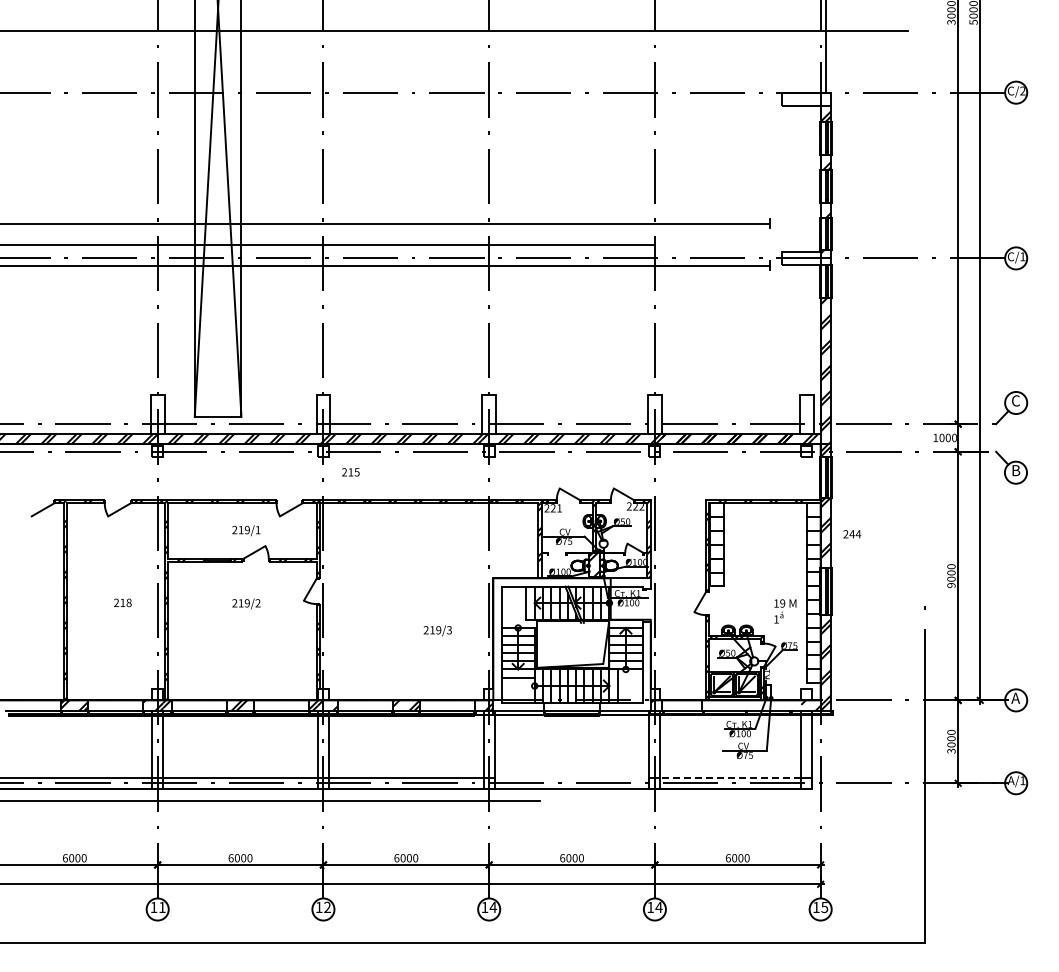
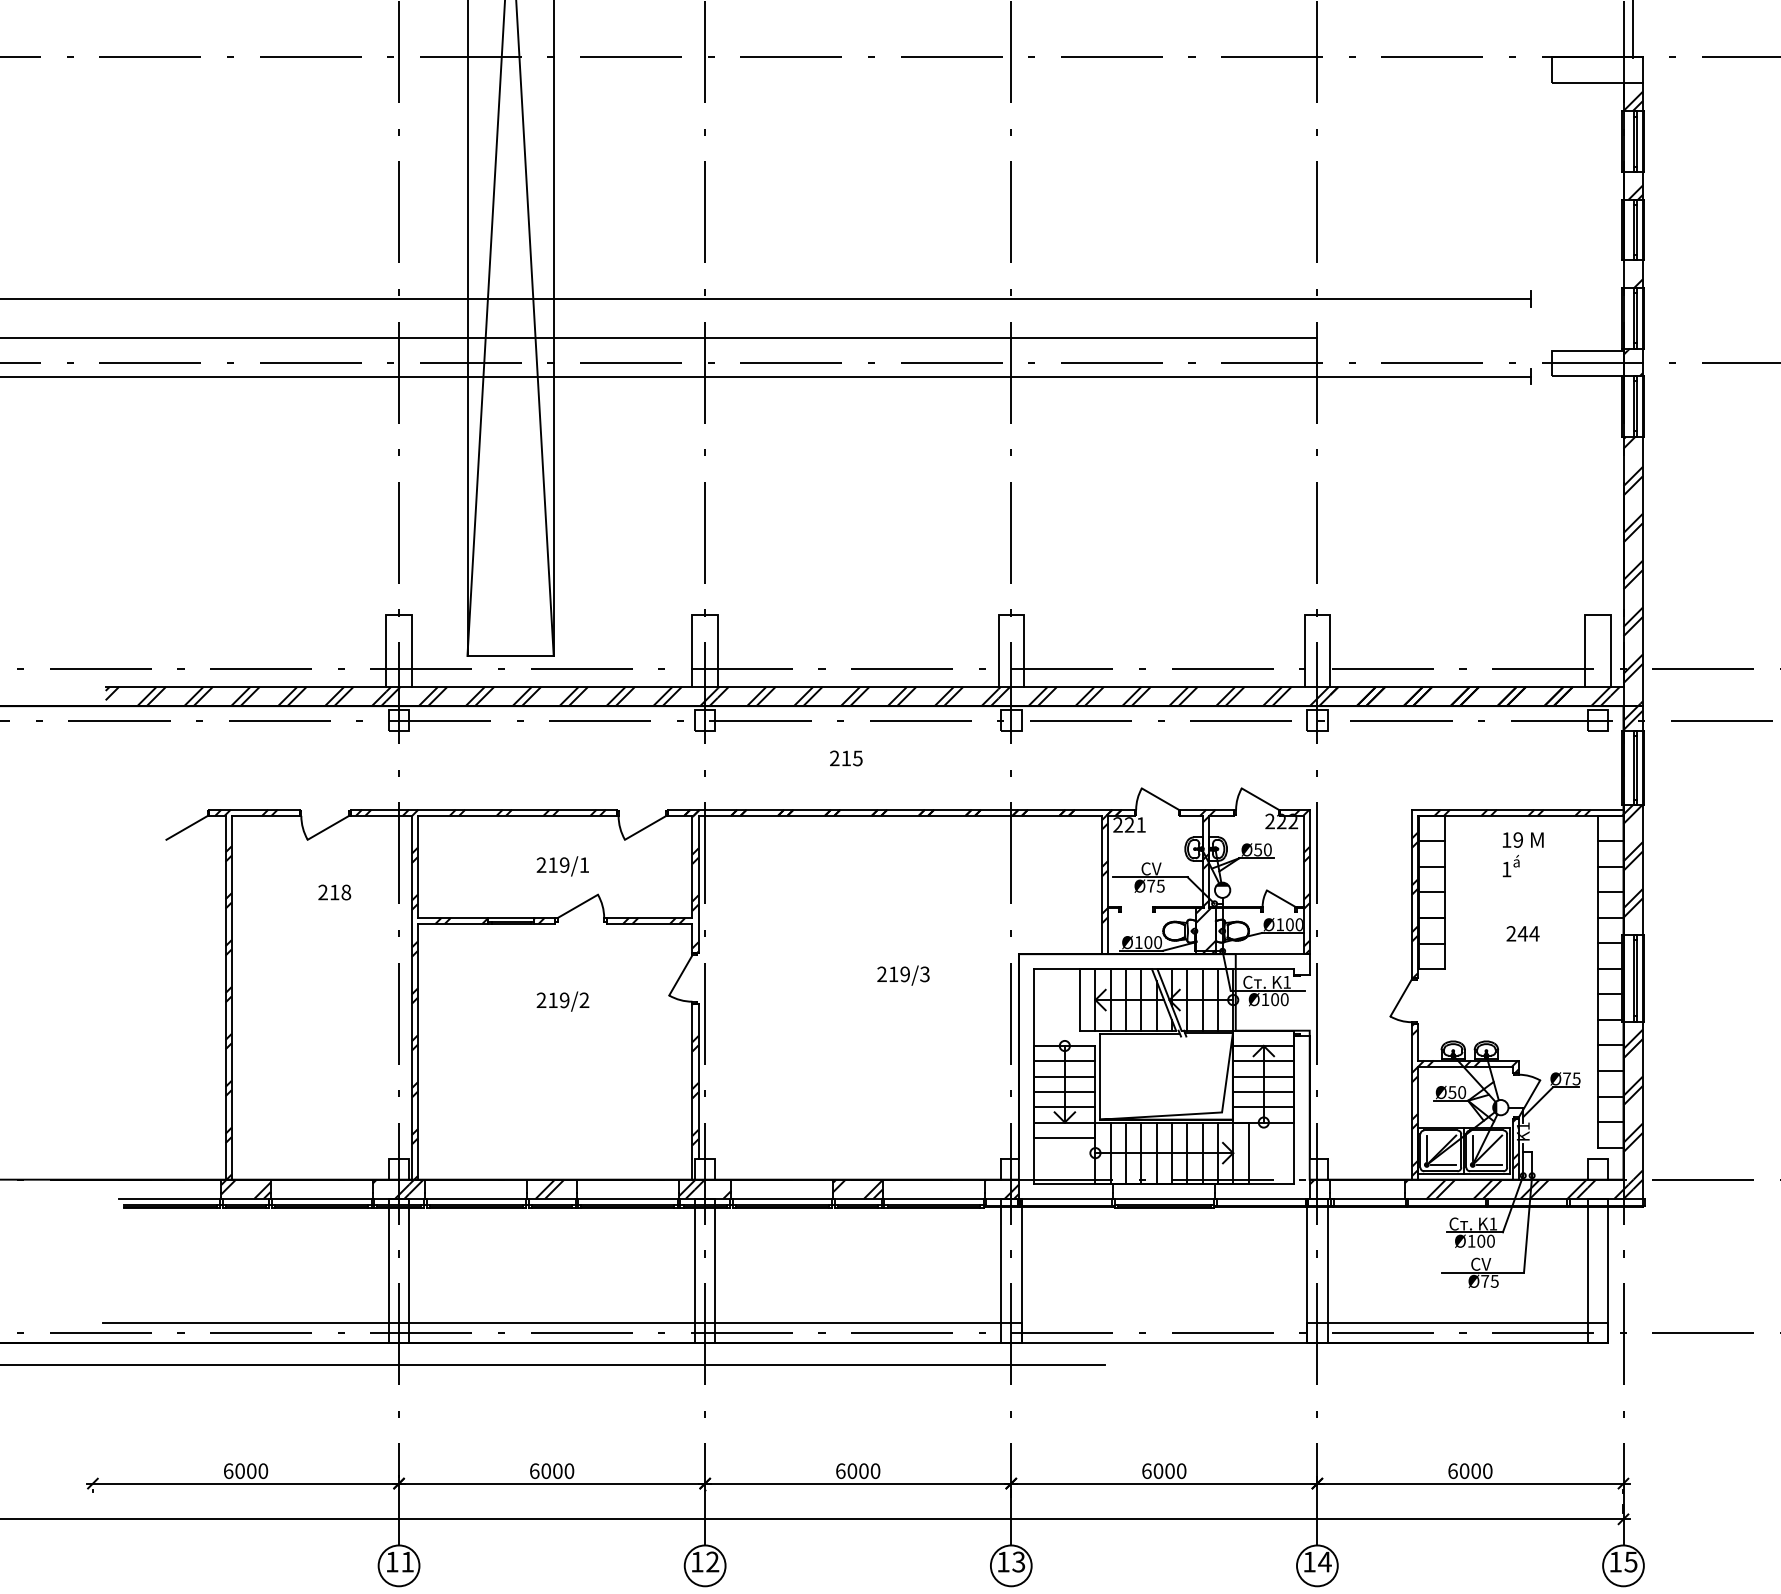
text: (350, 472) -> (845, 758), moved
text: (852, 534) -> (1523, 934), moved
text: (122, 602) -> (334, 891), moved
text: (785, 611) -> (1523, 854), moved
text: (437, 630) -> (902, 974), moved
hatch: (751, 705) -> (1495, 1189), added
line: (730, 777) -> (1456, 1322), dashed -> solid
text: (492, 907) -> (1017, 1562), 14 -> 13

